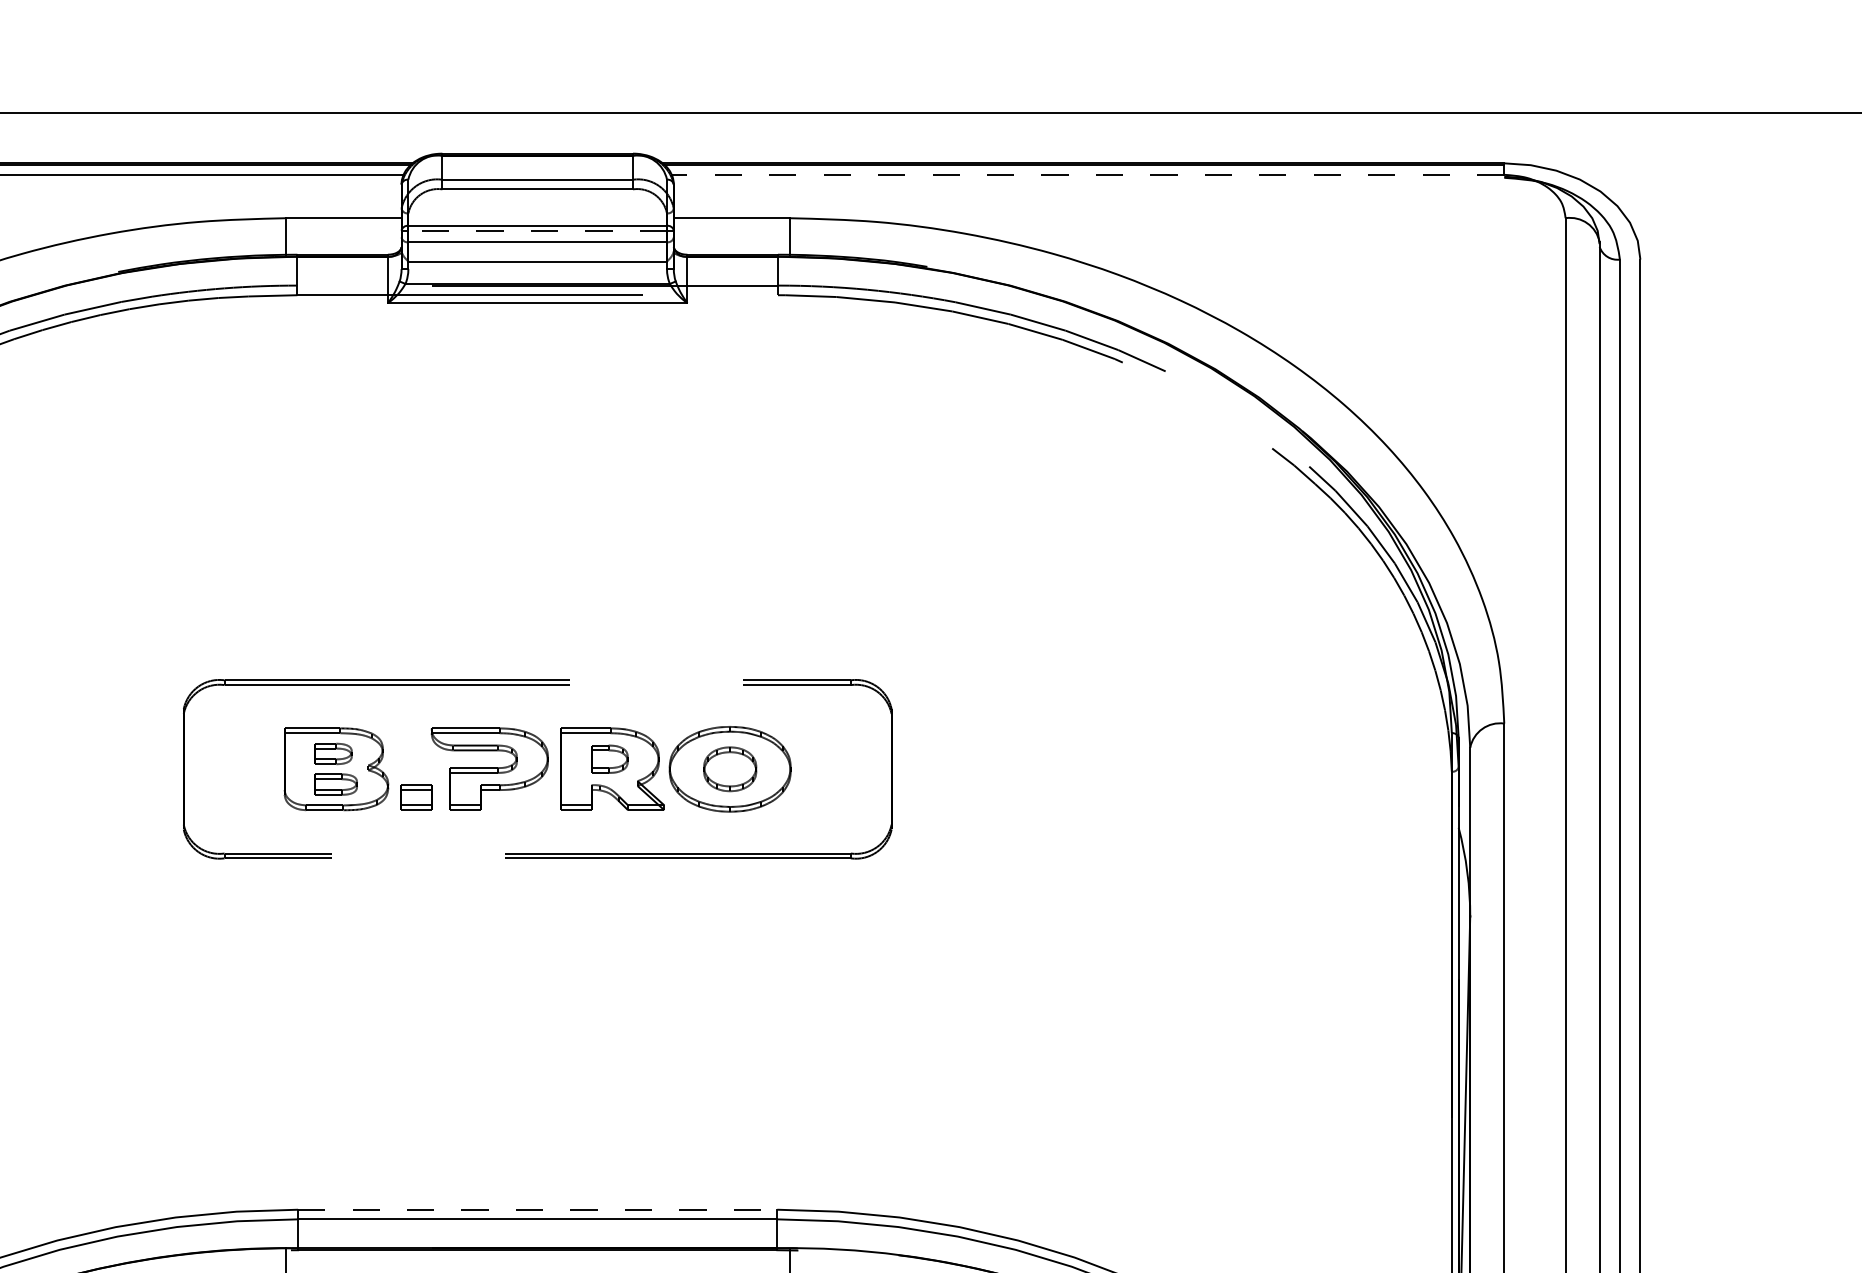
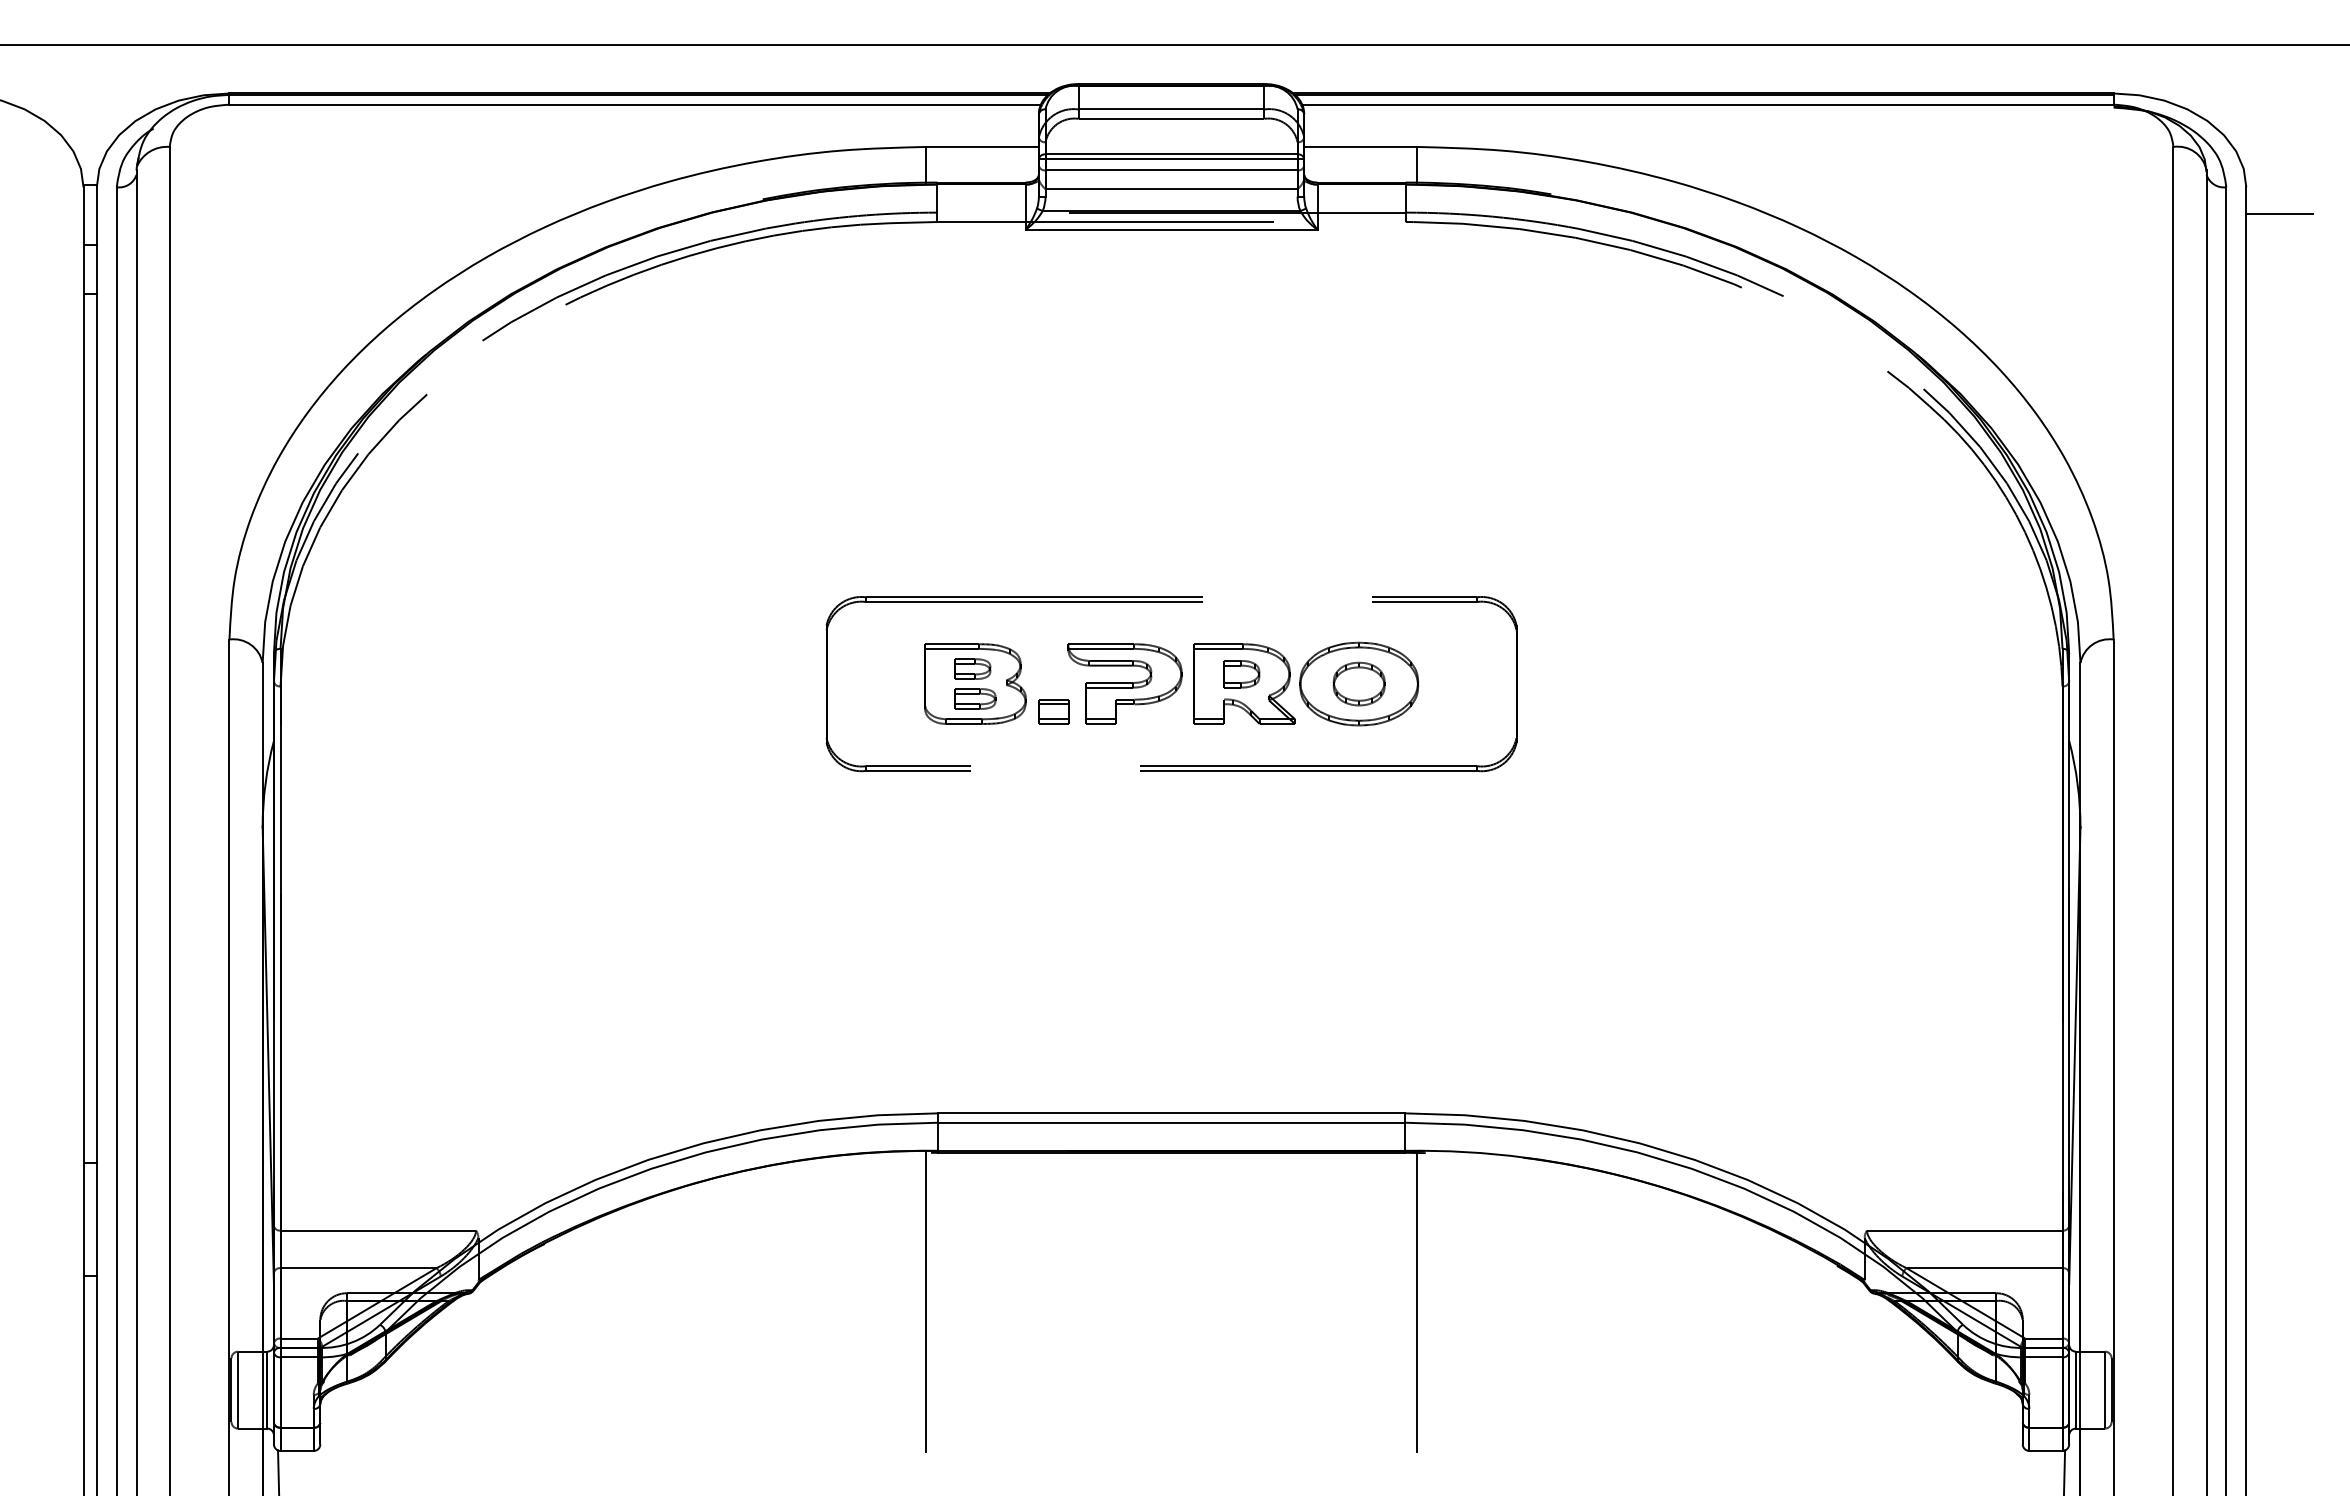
line: (1087, 174) -> (1707, 104), dashed -> solid
line: (537, 231) -> (1171, 159), dashed -> solid
line: (1674, 286) -> (2279, 213), added
line: (537, 1209) -> (1171, 1113), dashed -> solid

